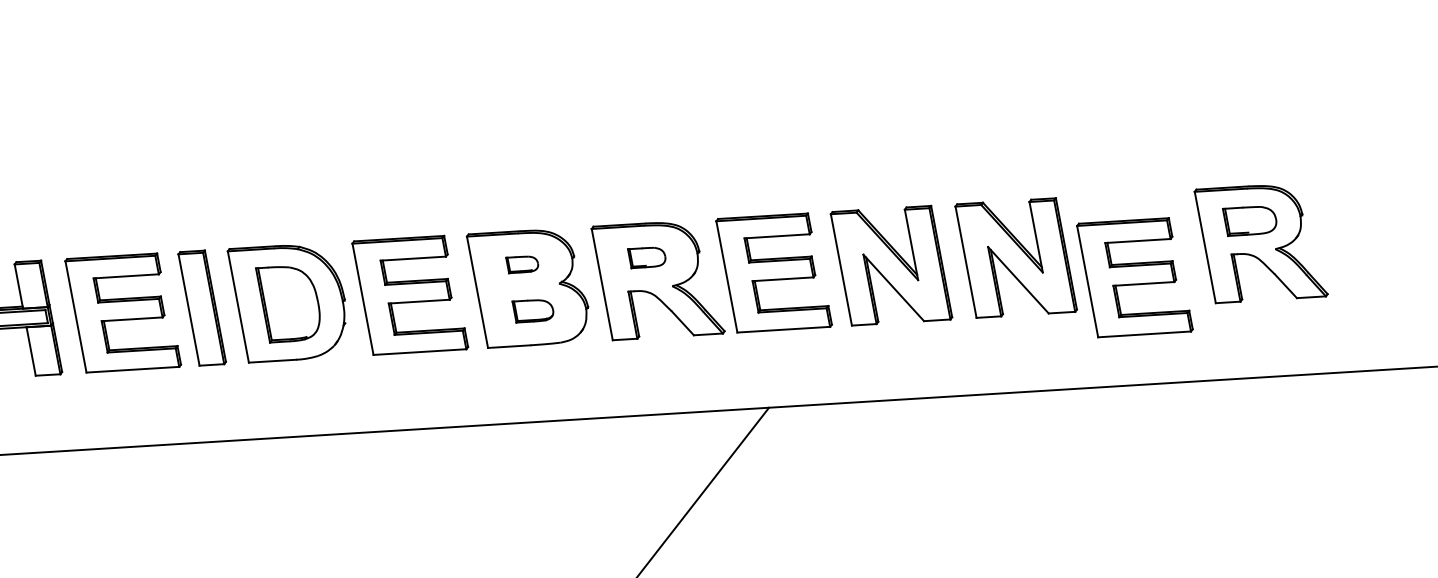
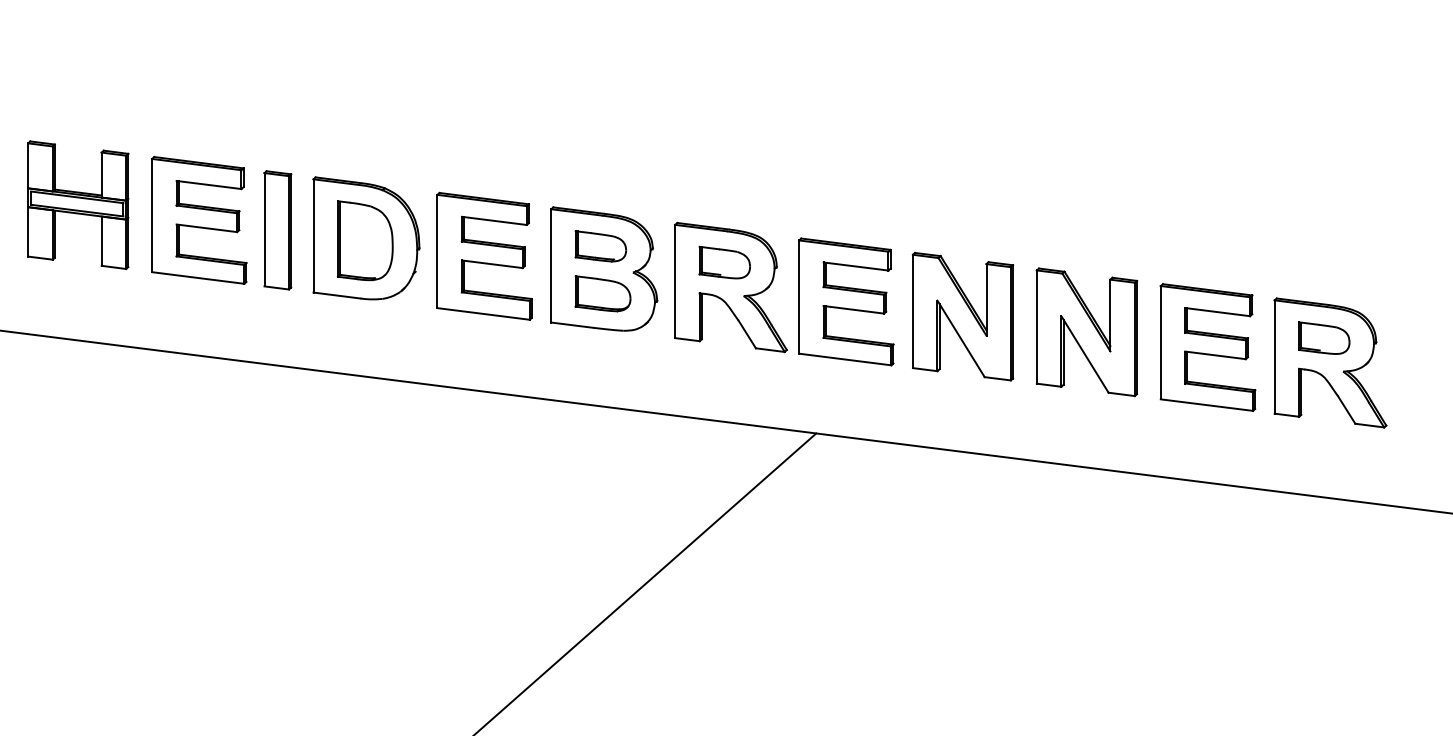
part: (647, 256) -> (724, 262), size x1.43
part: (522, 264) -> (600, 246), size x1.67
part: (1134, 277) -> (1207, 347), moved
part: (532, 309) -> (602, 293), size x1.43

